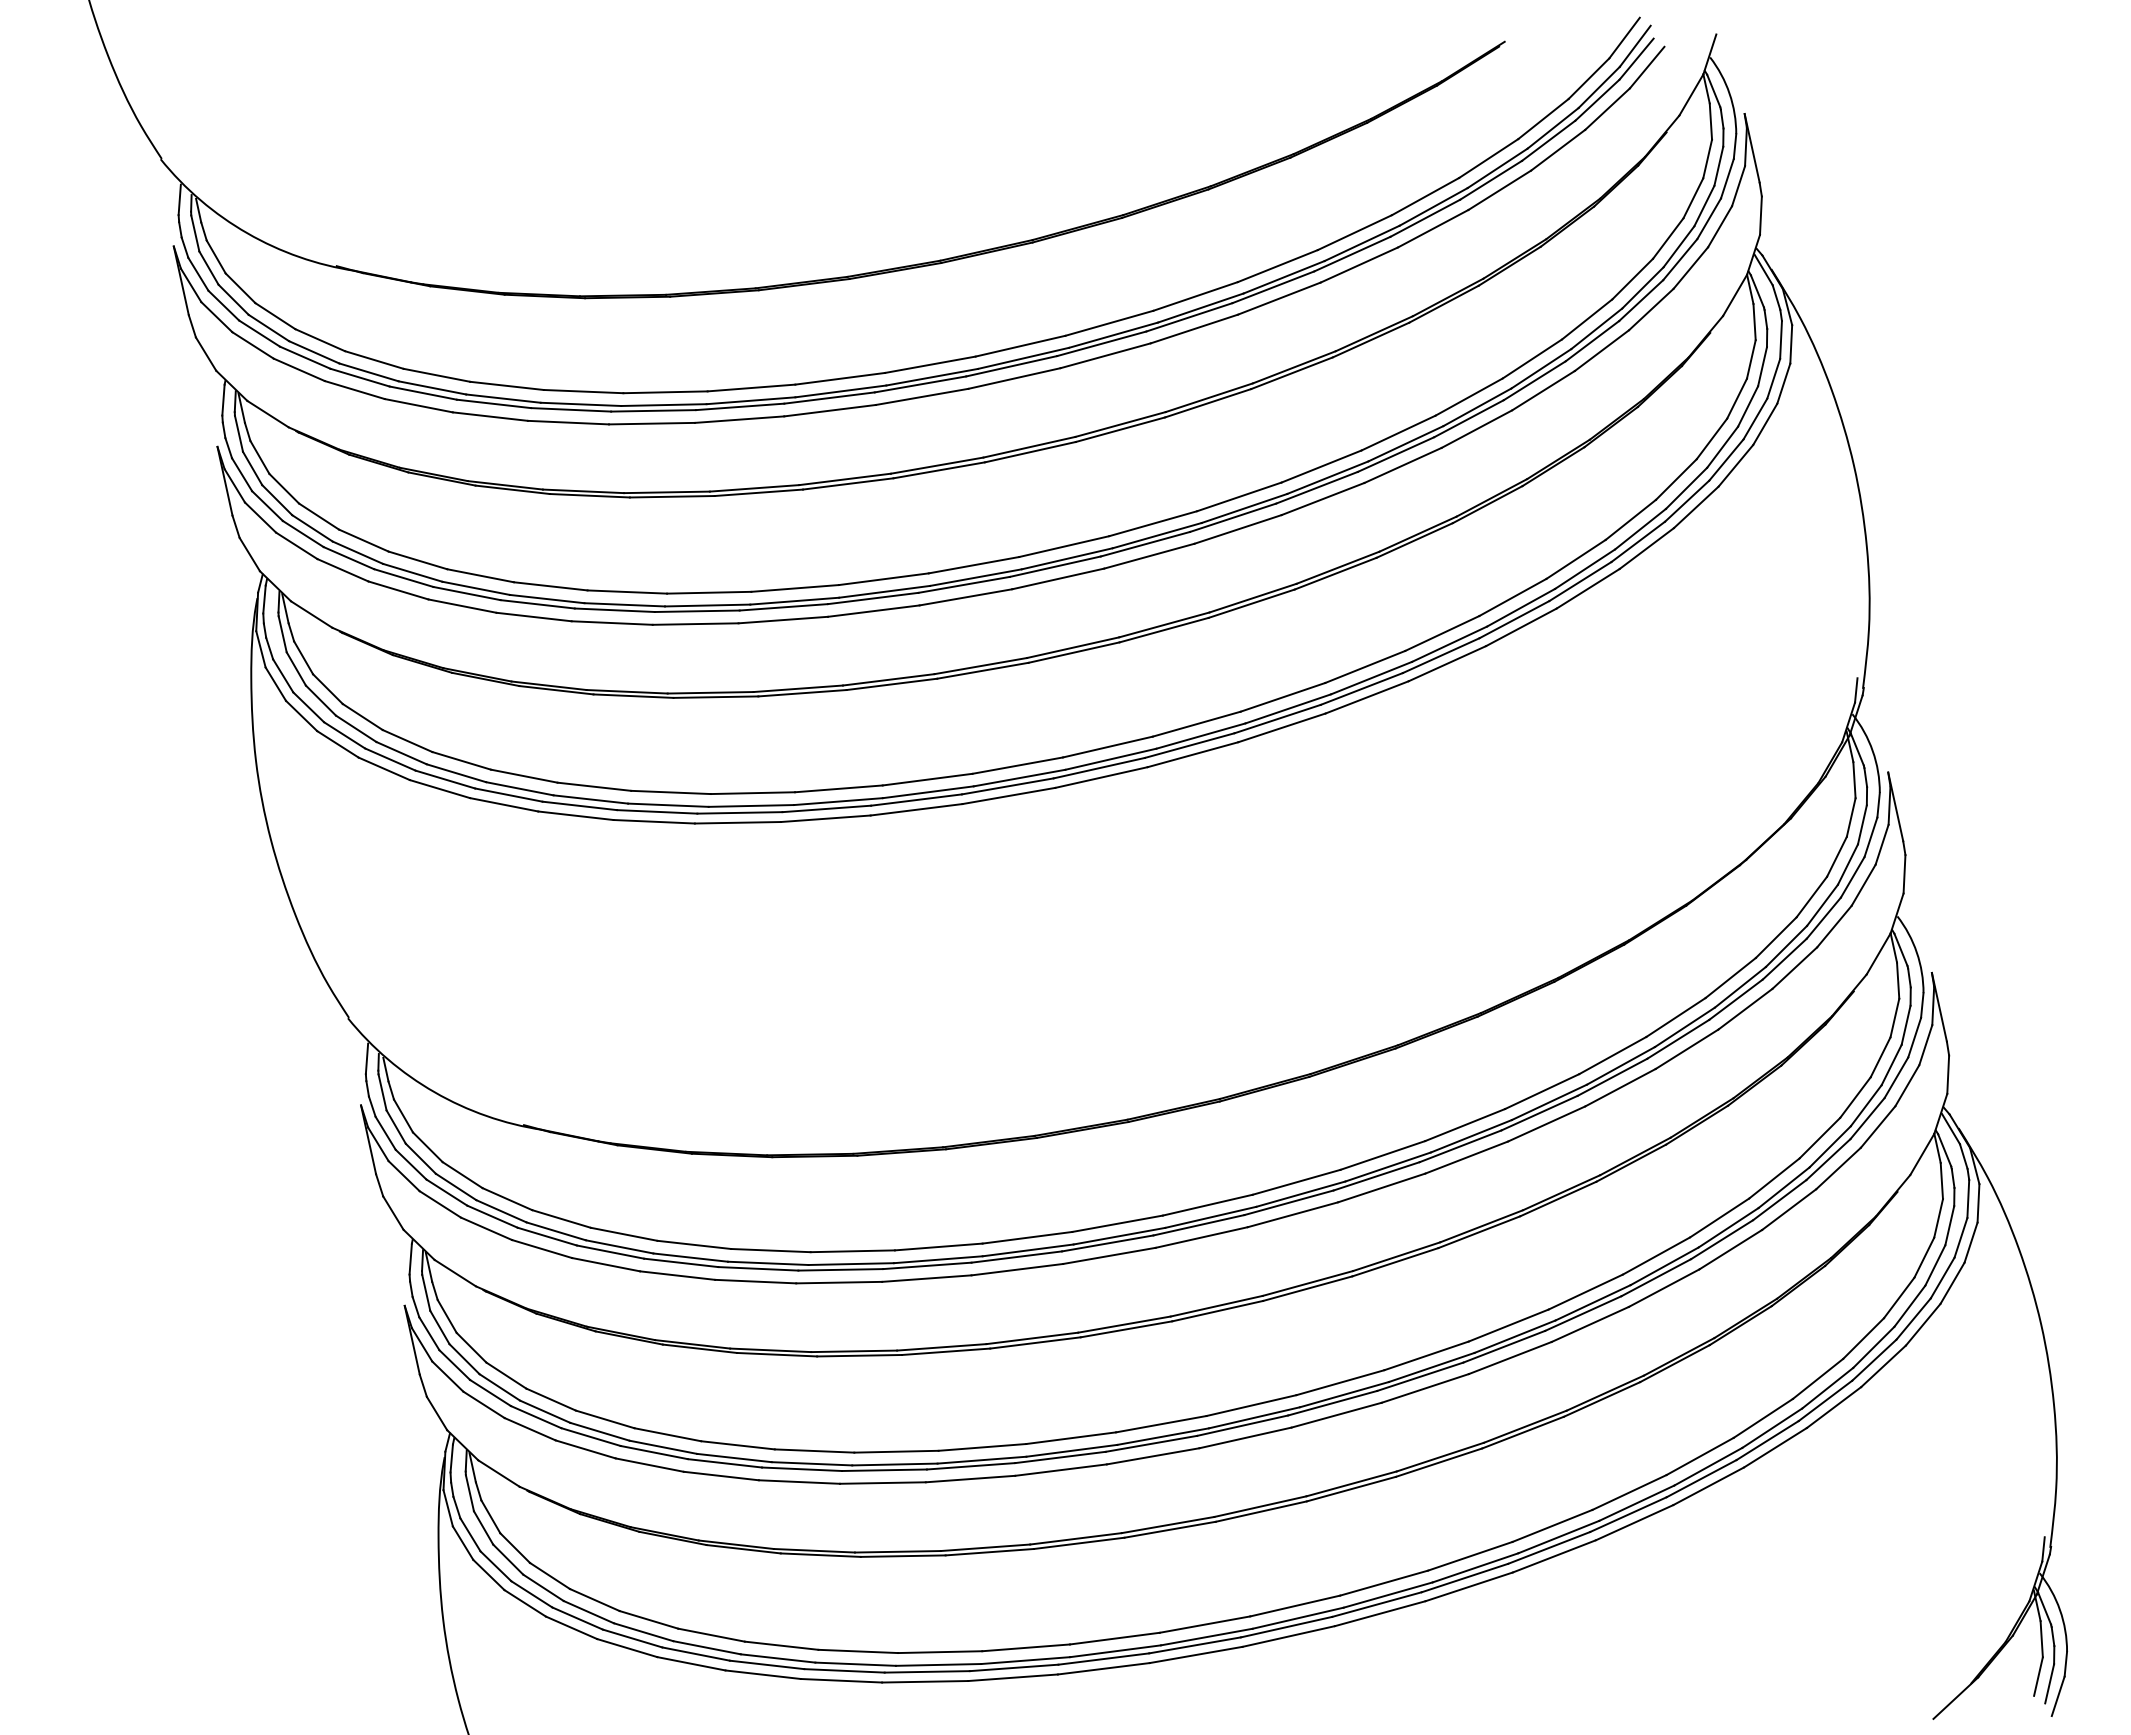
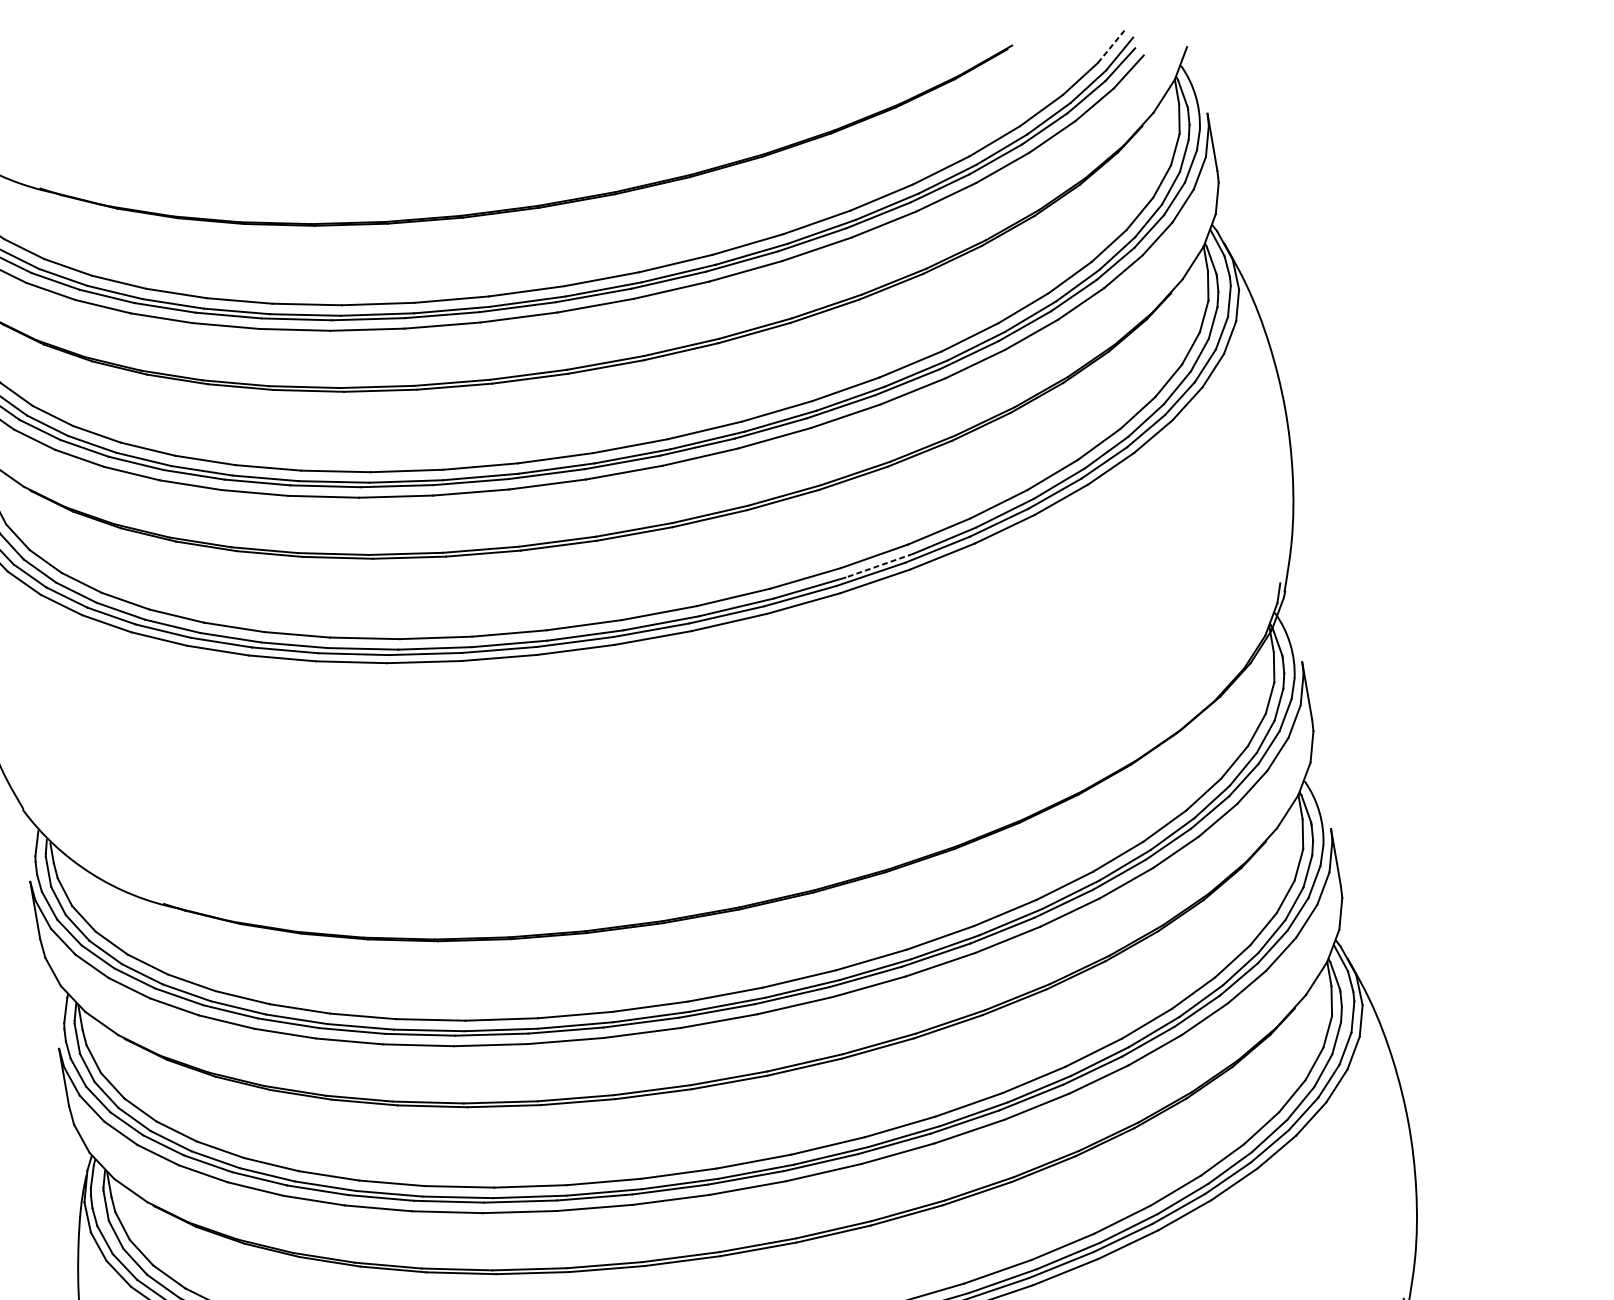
line: (1624, 37) -> (1111, 46), solid -> dashed
line: (1371, 678) -> (879, 566), solid -> dashed

